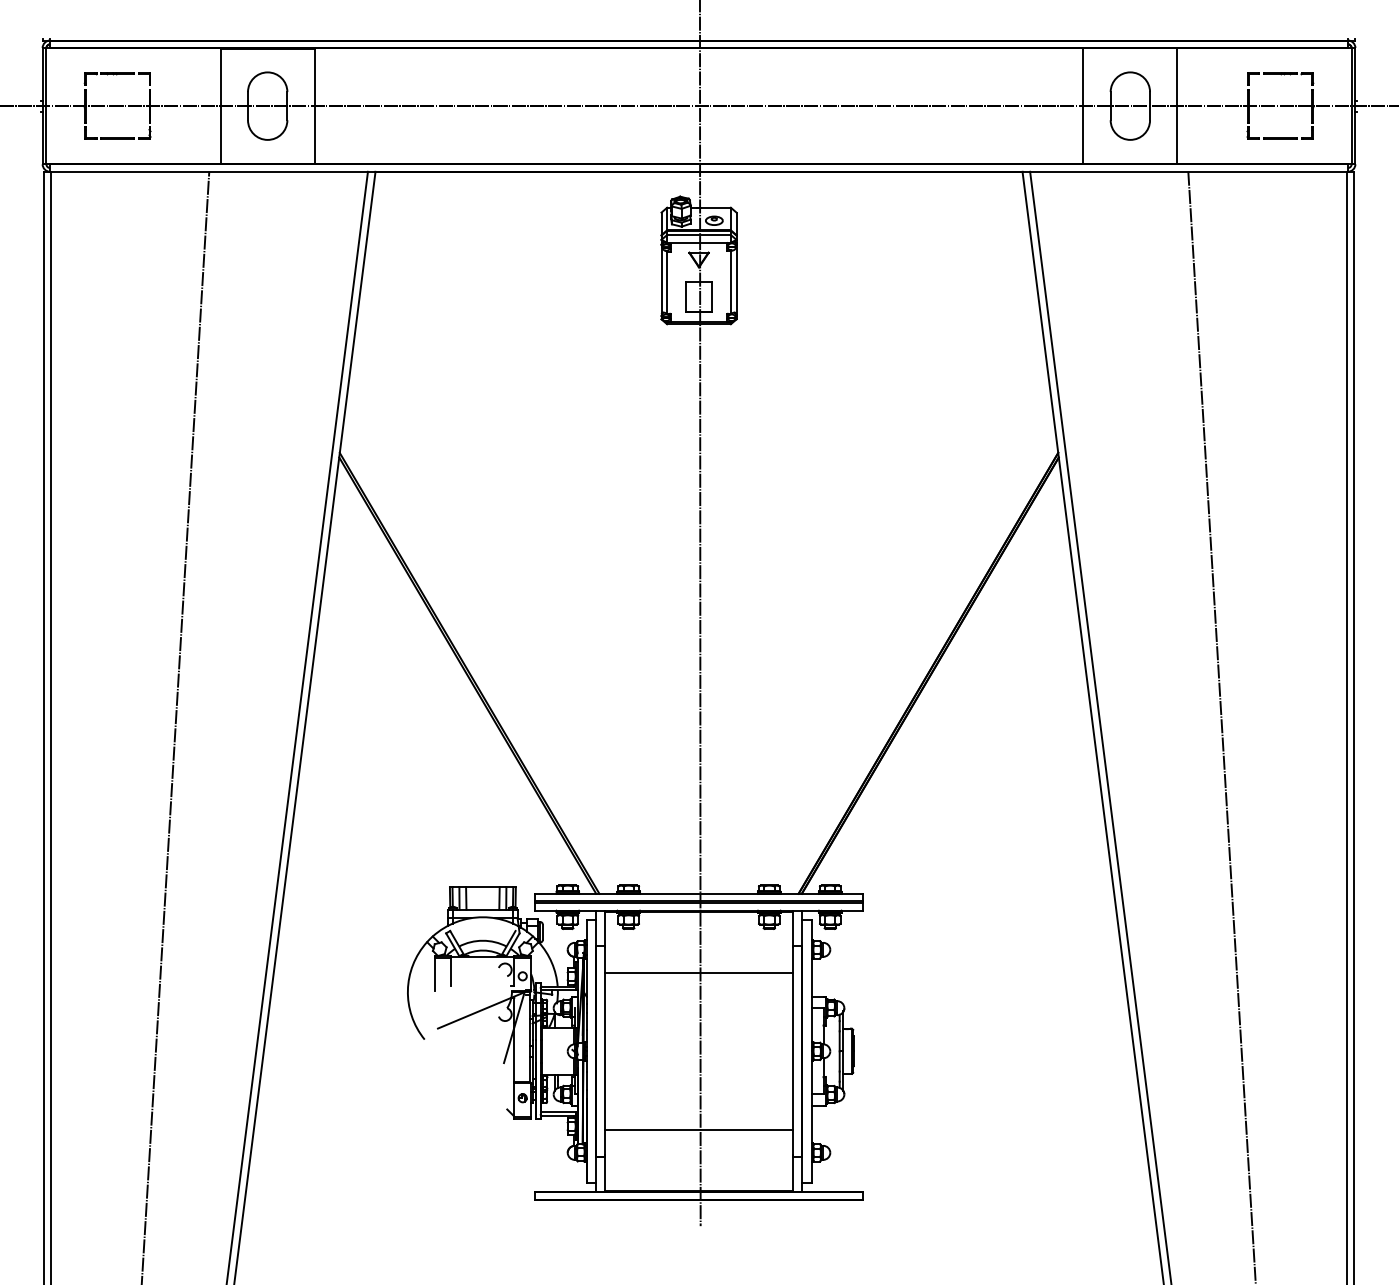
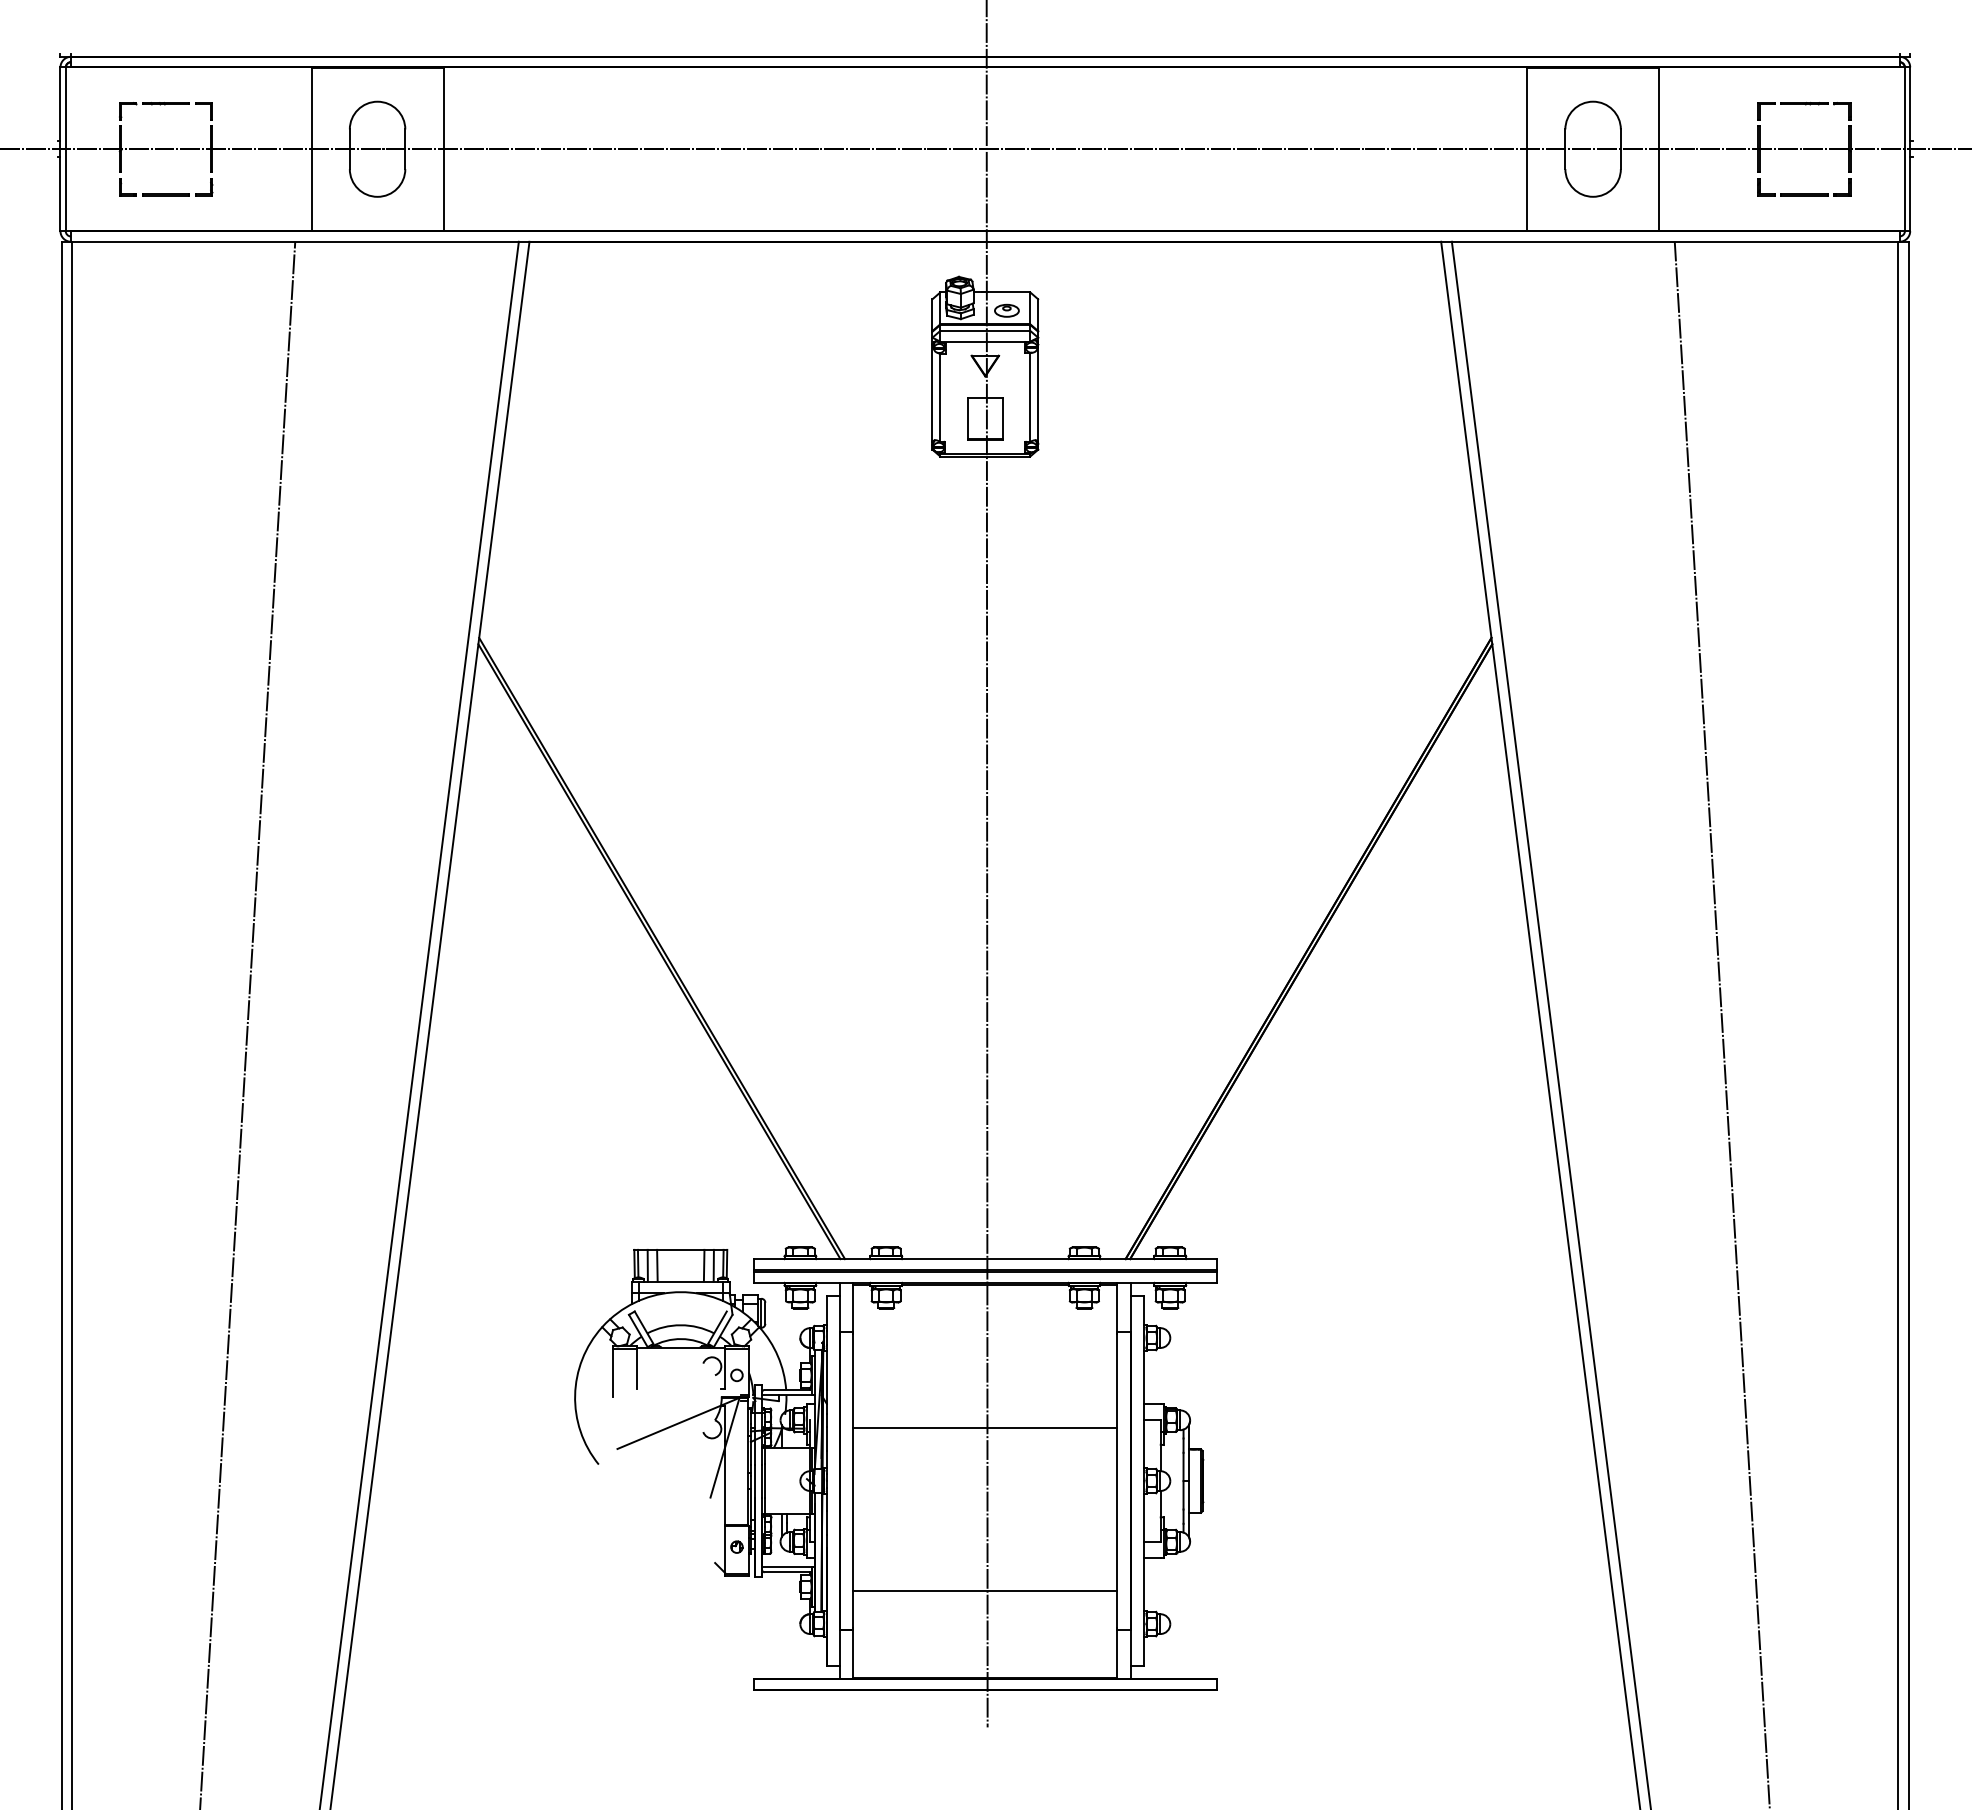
line: (699, 972) -> (985, 1427), moved

